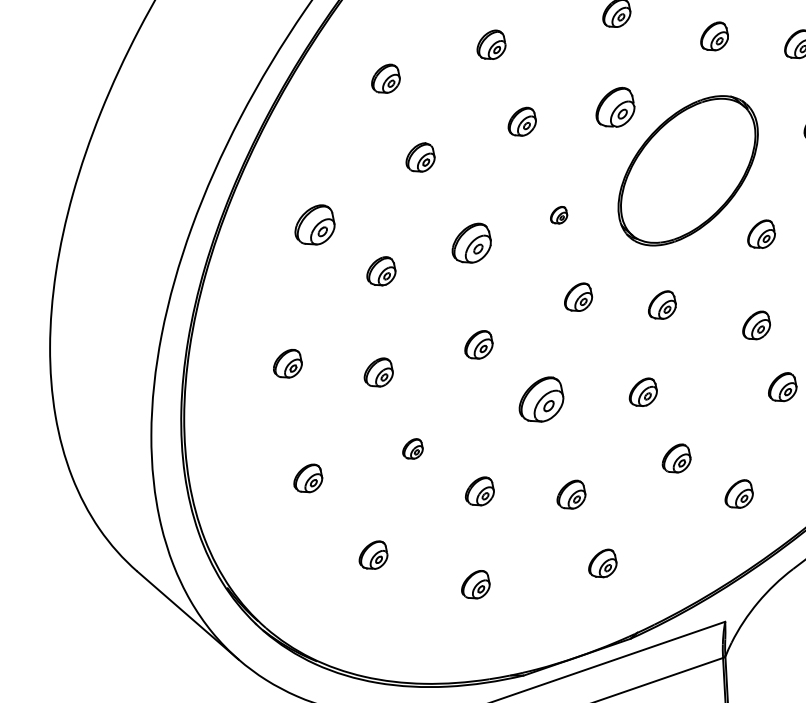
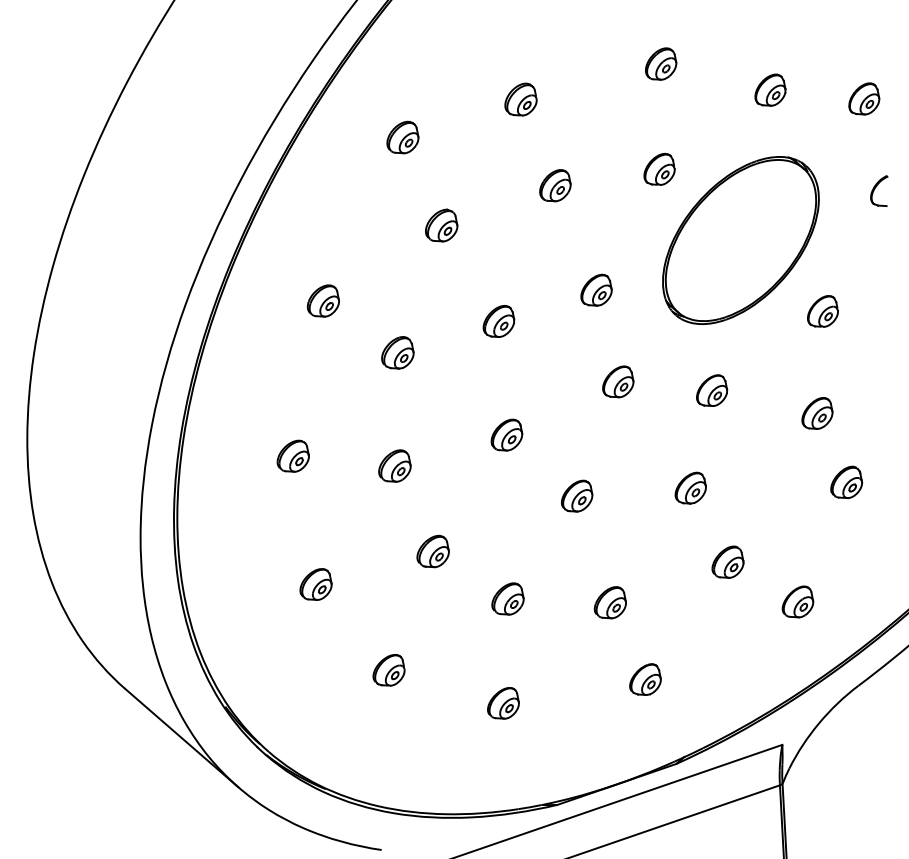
part: (615, 106) -> (659, 168), size x0.71
part: (559, 214) -> (596, 289), size x1.67
part: (314, 224) -> (322, 300), size x0.71
part: (471, 243) -> (498, 321), size x0.71
part: (542, 398) -> (577, 495), size x0.62
part: (412, 448) -> (432, 551), size x1.43

